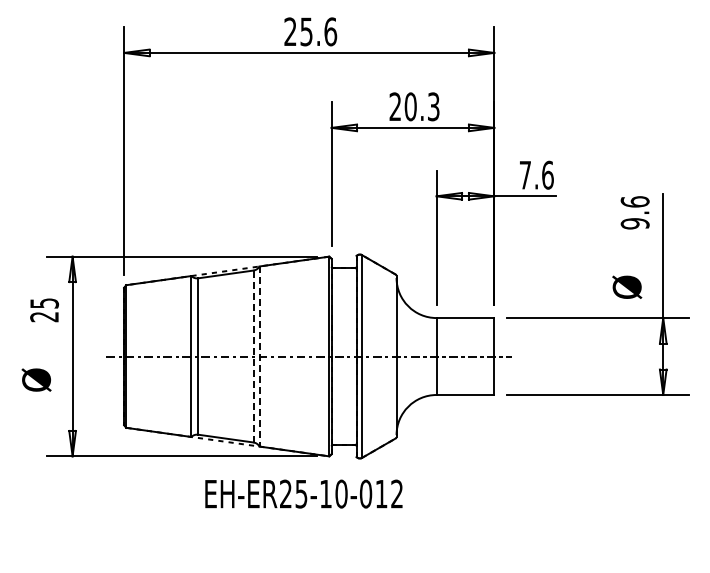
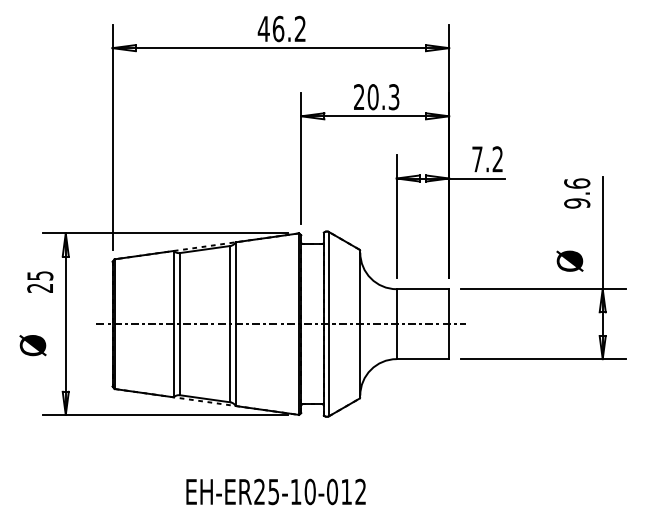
text: (310, 31) -> (282, 28), 25.6 -> 46.2
text: (547, 174) -> (497, 158), 7.6 -> 7.2
line: (253, 356) -> (230, 324), dashed -> solid
line: (259, 357) -> (235, 325), dashed -> solid
text: (303, 493) -> (275, 491), moved

